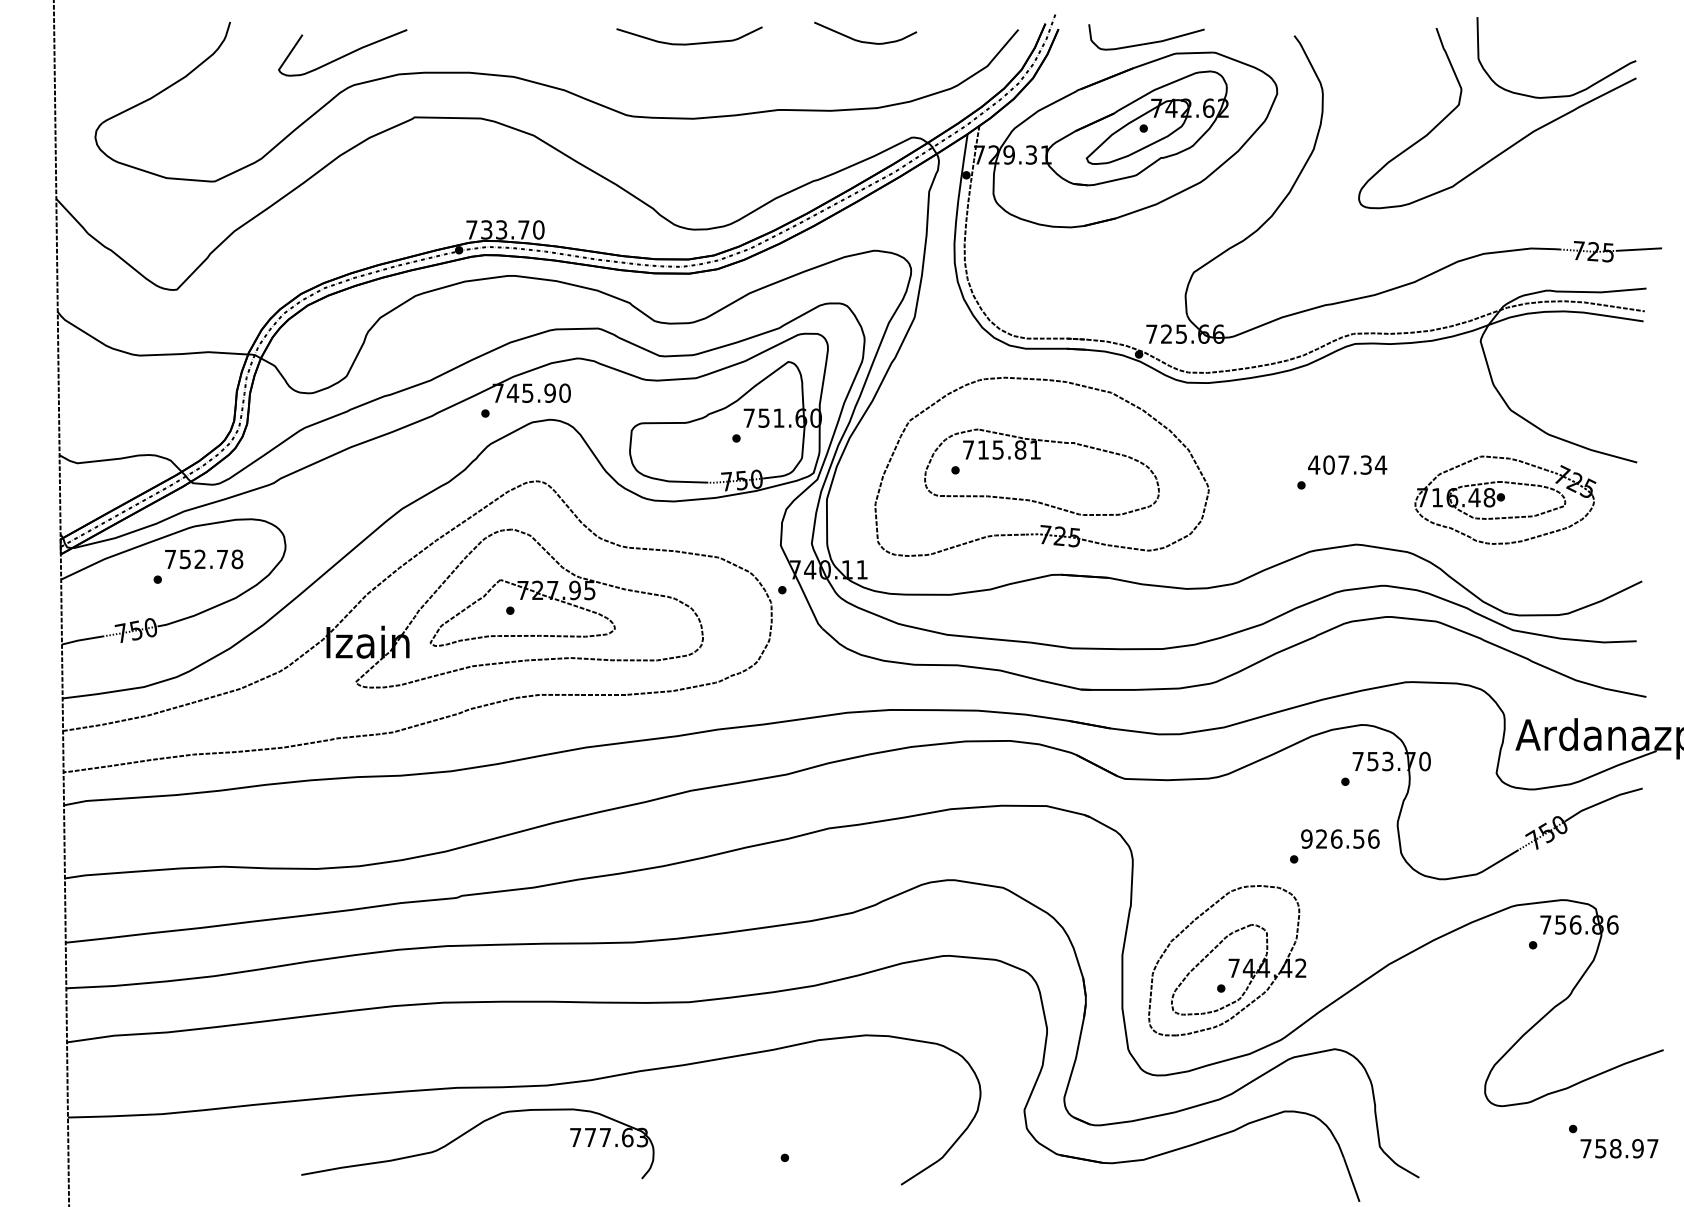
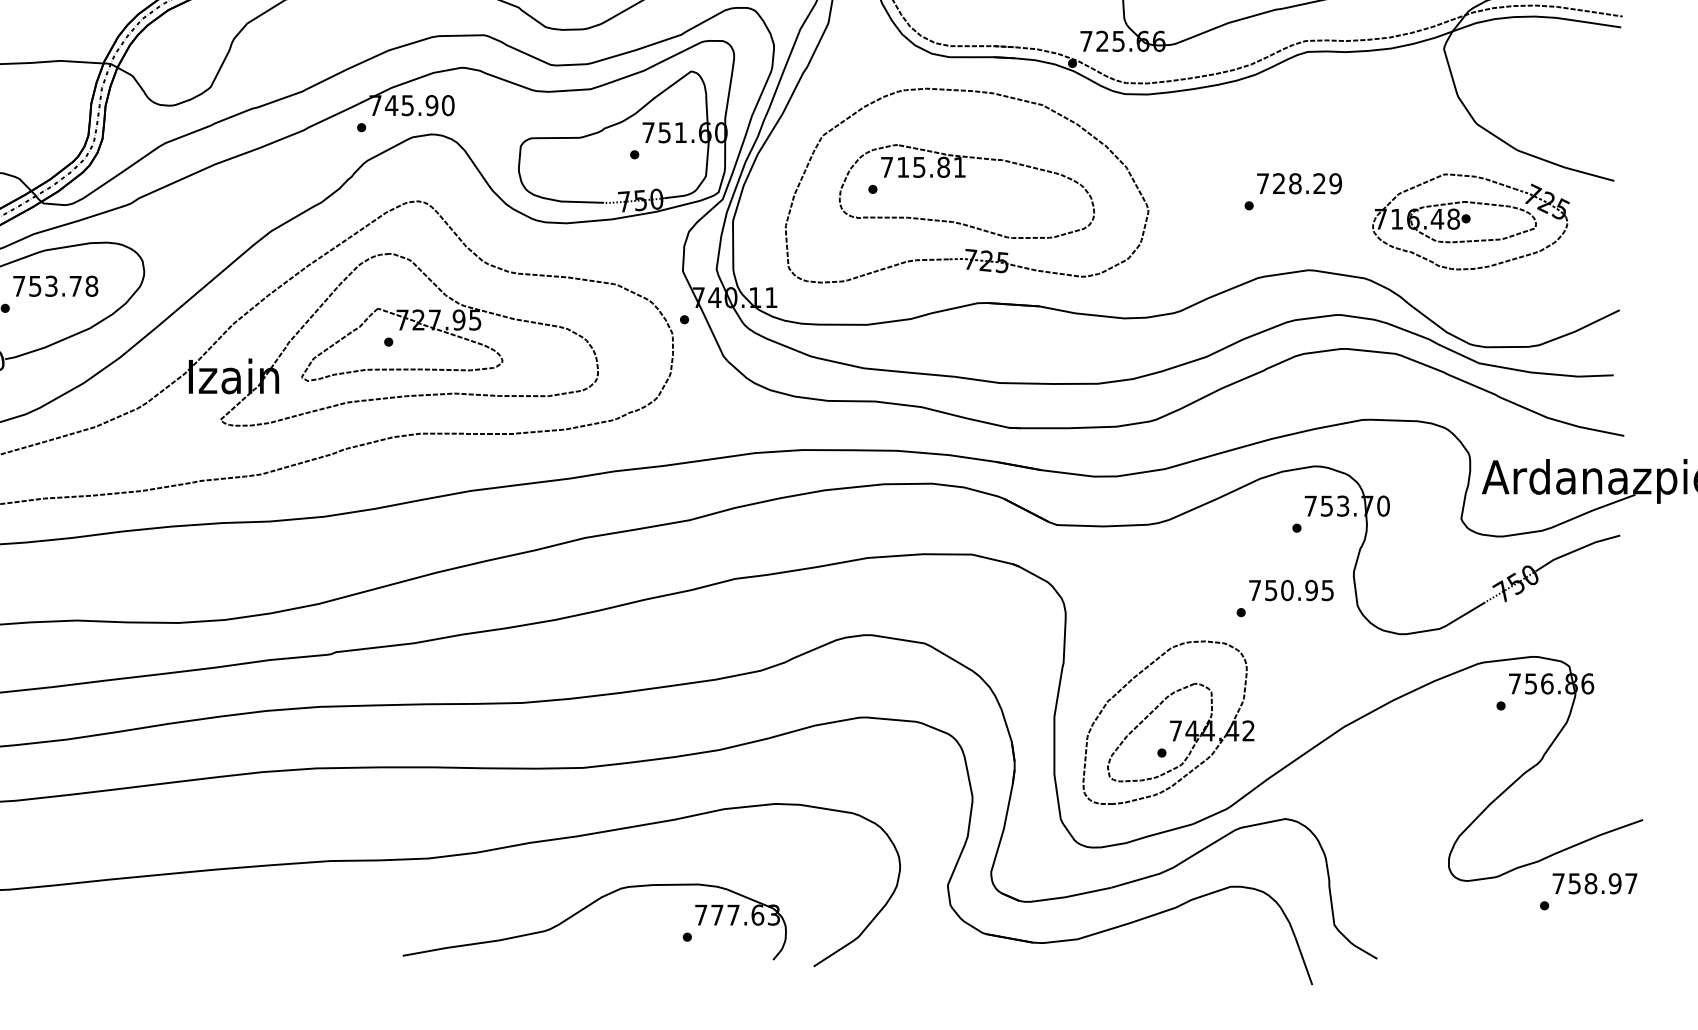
text: (1347, 464) -> (1299, 183), 407.34 -> 728.29
text: (199, 559) -> (50, 286), 752.78 -> 753.78
text: (1340, 838) -> (1291, 589), 926.56 -> 750.95
part: (468, 1132) -> (584, 909), moved
text: (1619, 1148) -> (1595, 883), moved

